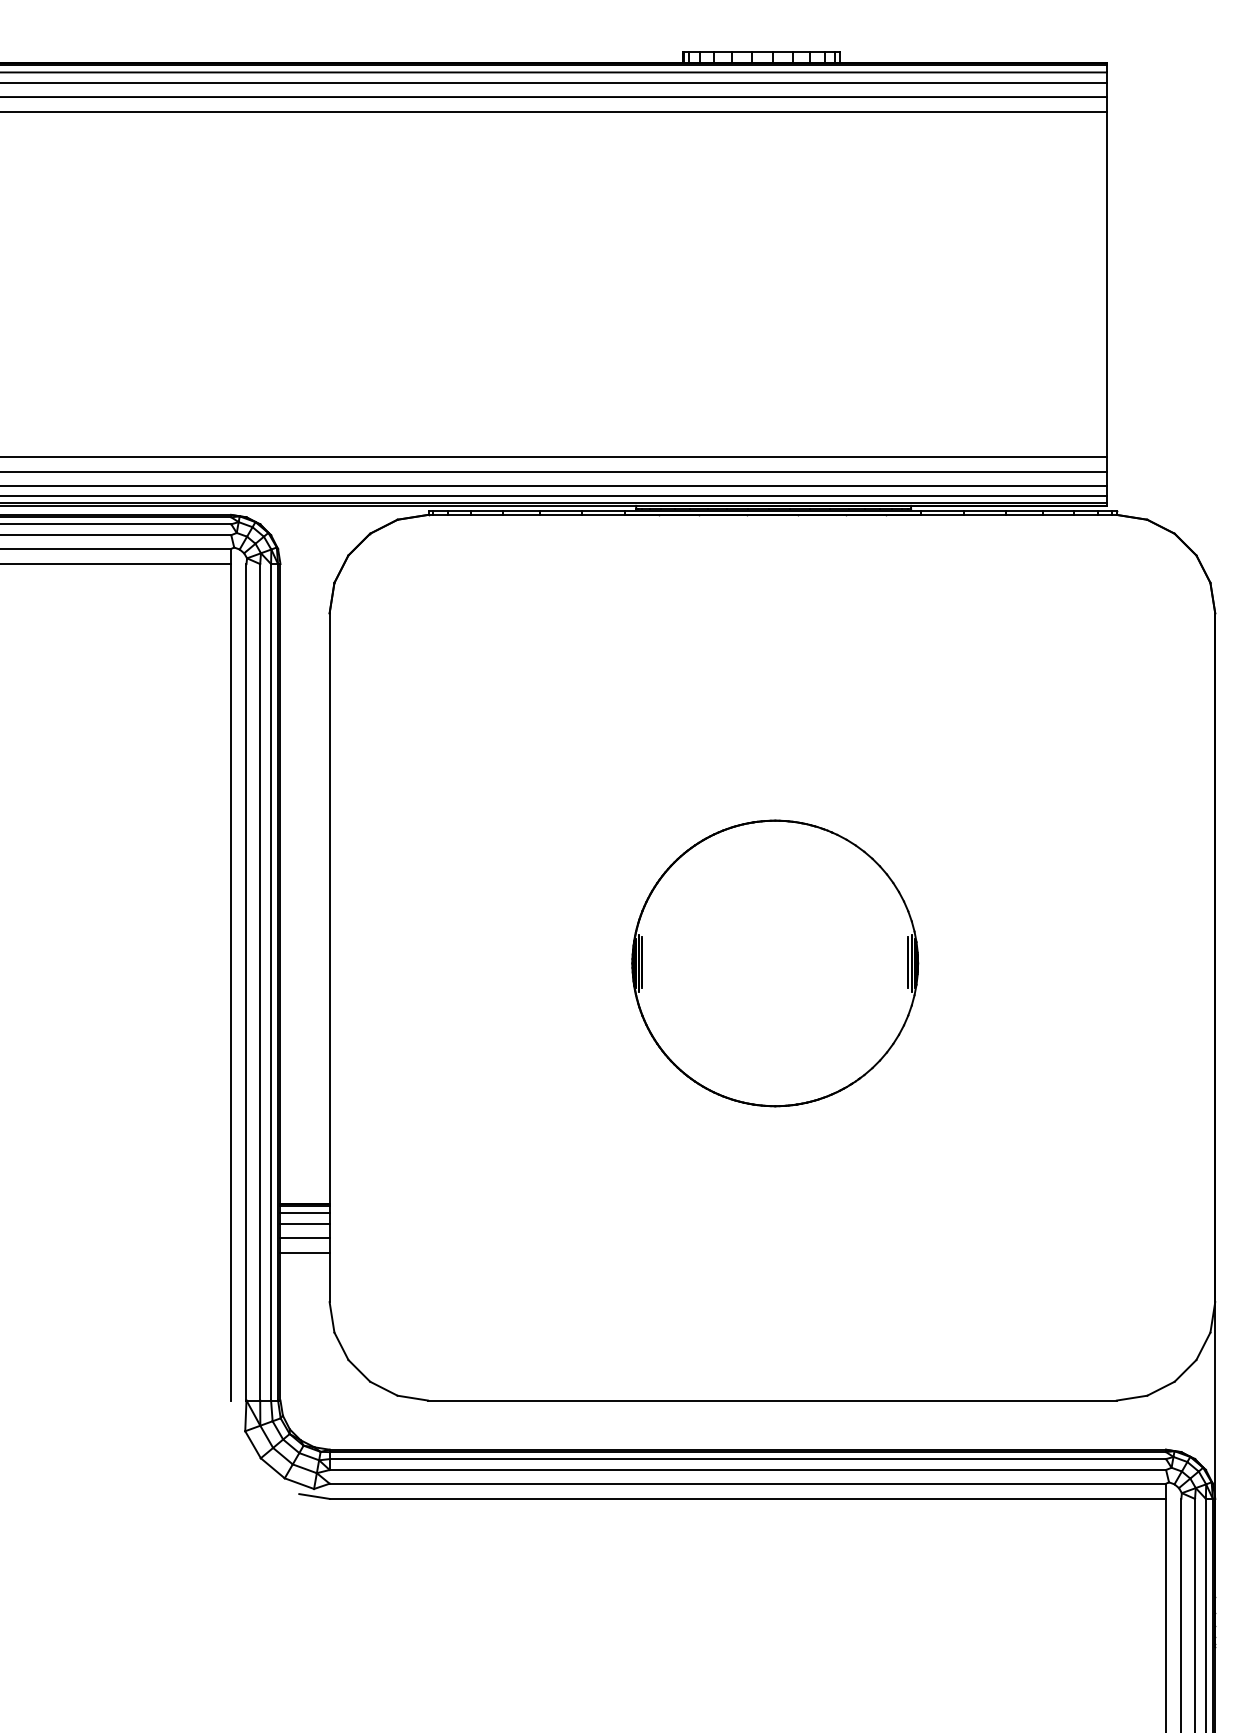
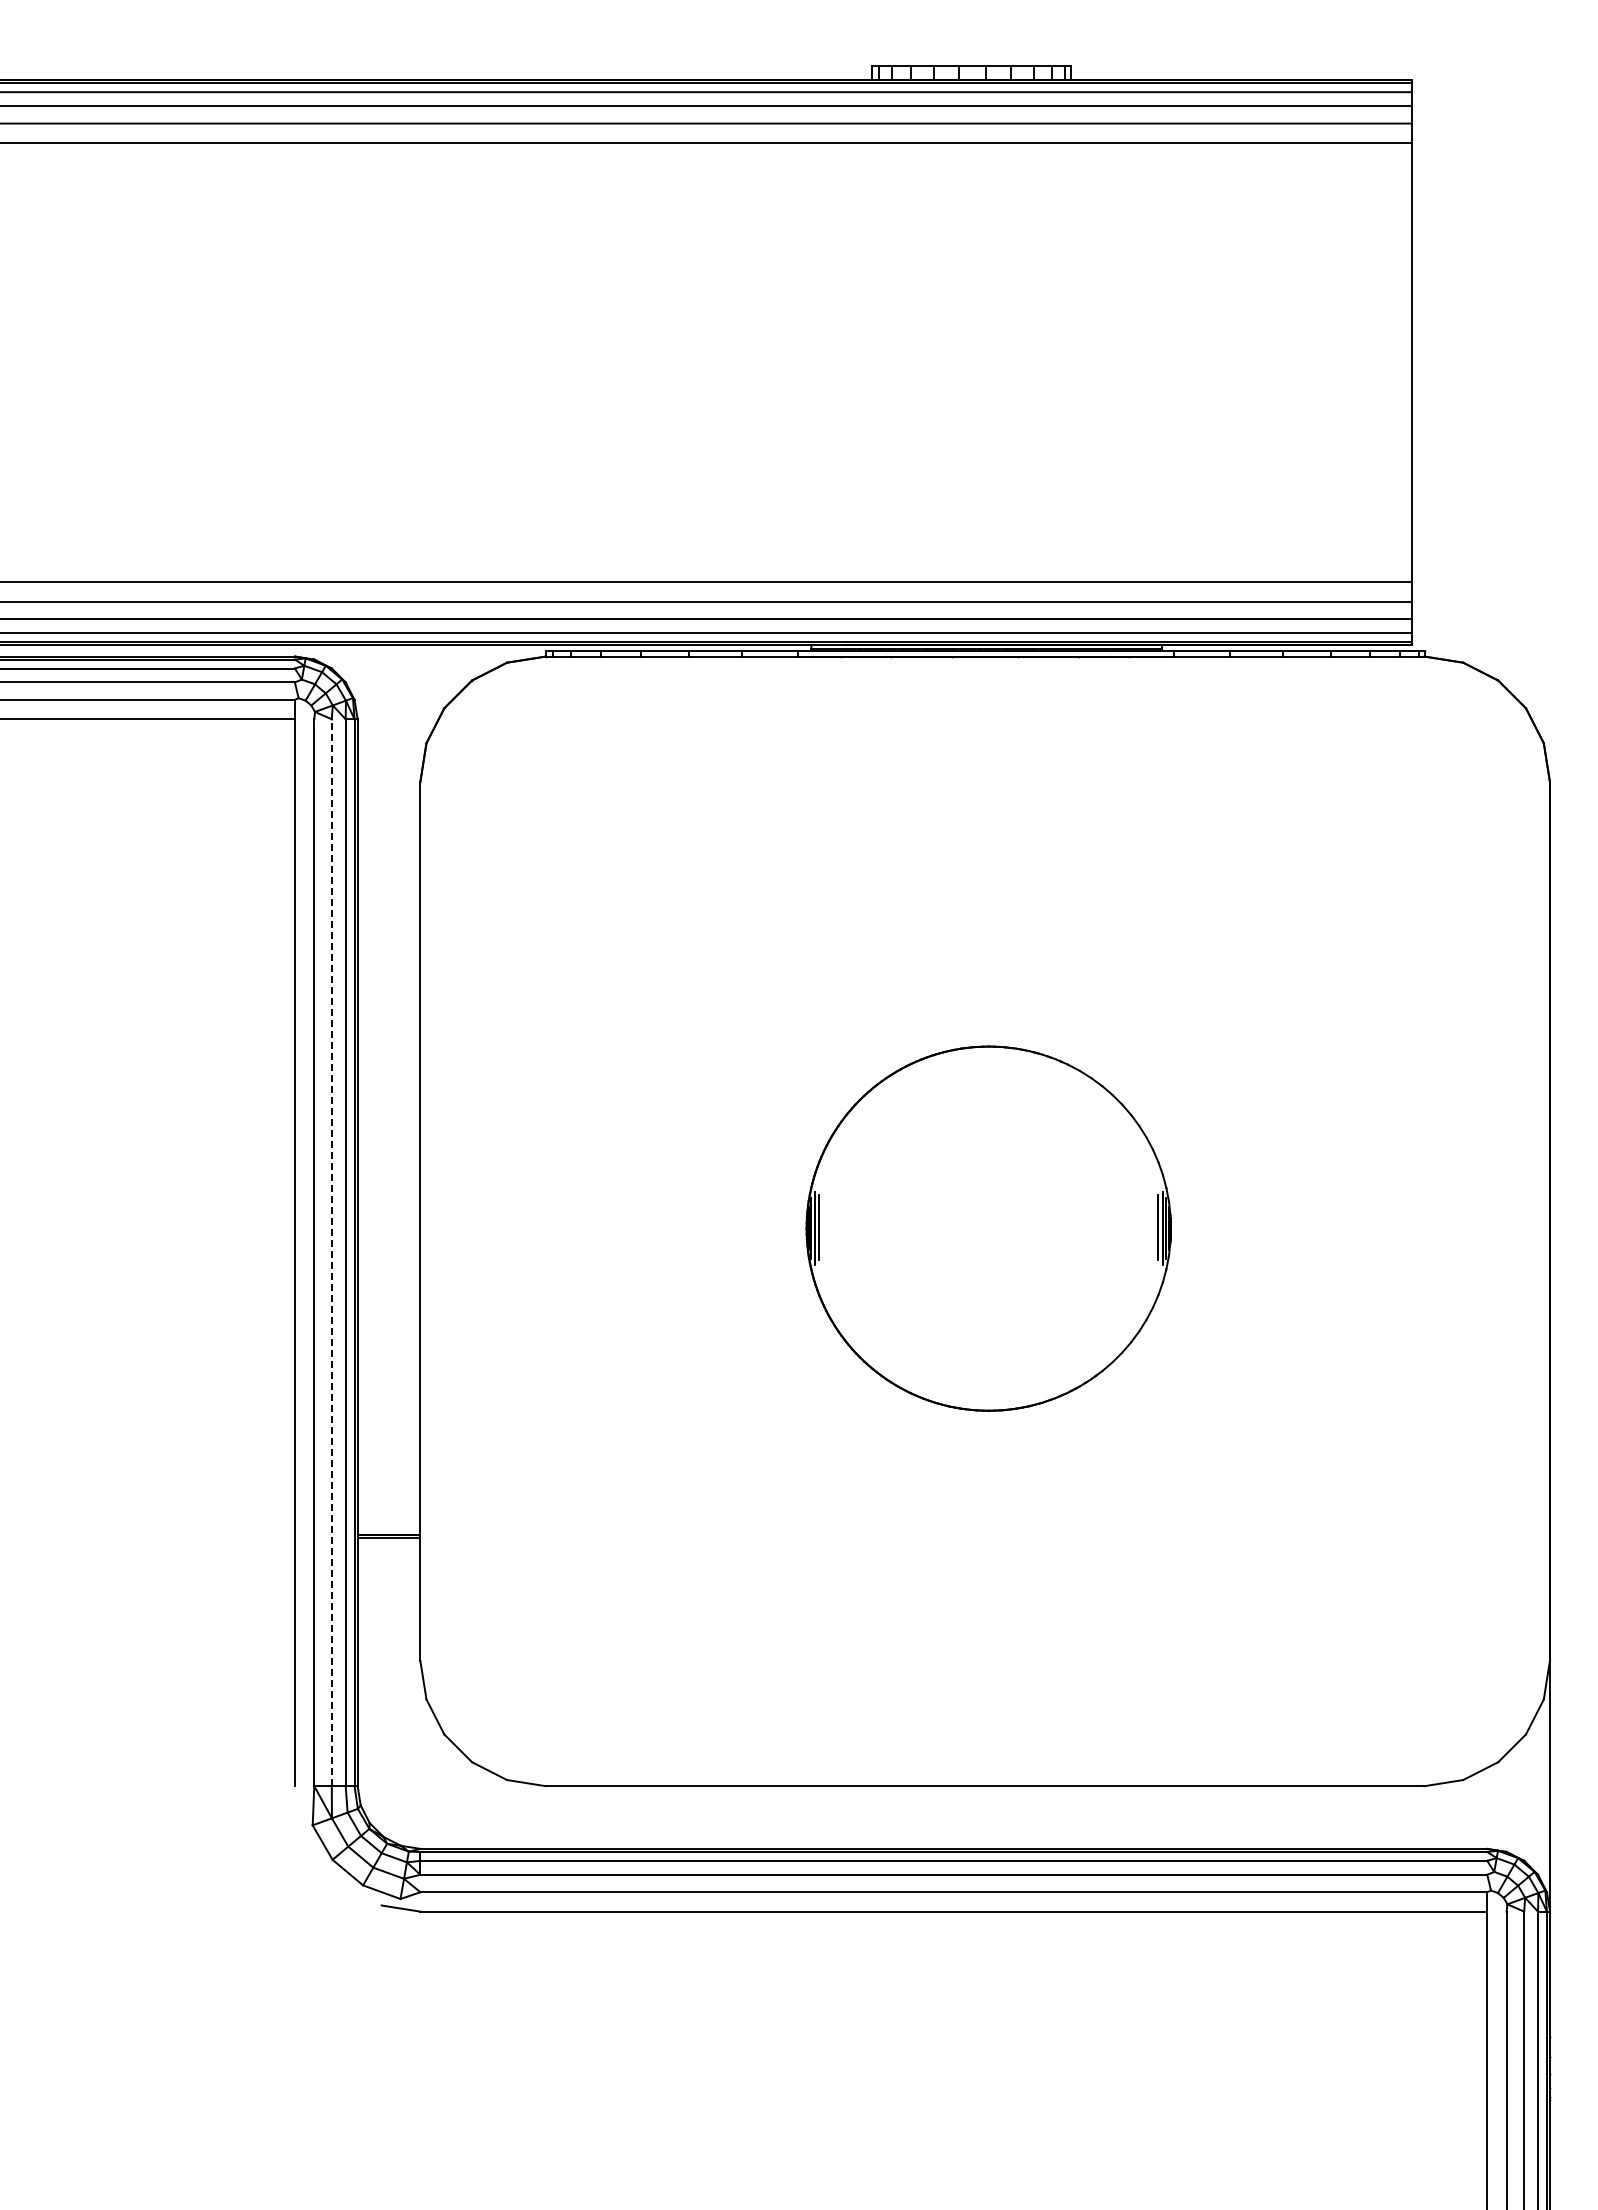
line: (259, 982) -> (331, 1252), solid -> dashed
line: (304, 1213) -> (388, 1547), removed
line: (304, 1223) -> (388, 1560), removed
line: (304, 1237) -> (388, 1578), removed
line: (304, 1252) -> (388, 1597), removed

